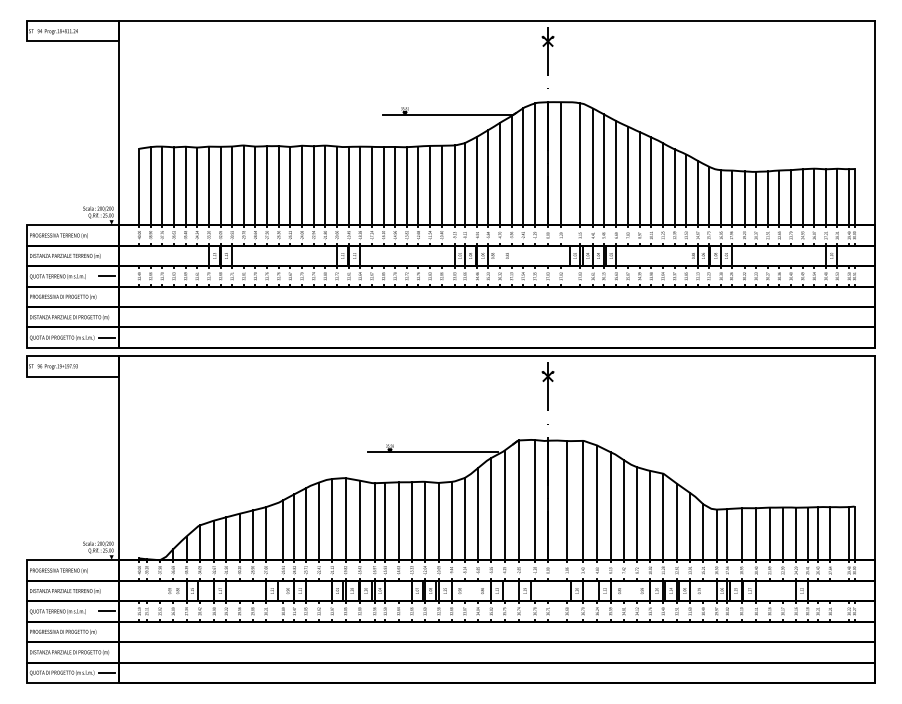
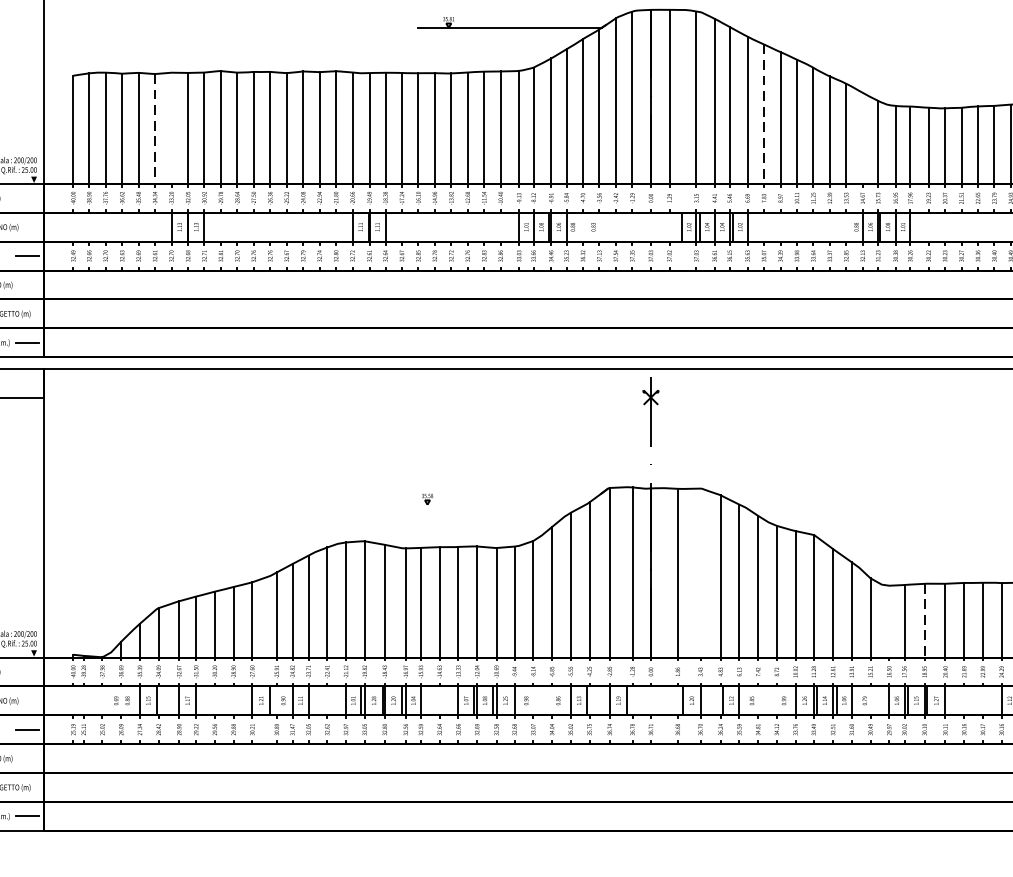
line: (628, 176) -> (764, 114), solid -> dashed
line: (208, 185) -> (170, 127), removed
line: (197, 186) -> (155, 129), solid -> dashed
line: (697, 192) -> (862, 137), removed
line: (433, 452) -> (489, 505), removed
line: (583, 500) -> (701, 572), removed
line: (716, 534) -> (889, 620), removed
line: (741, 534) -> (924, 620), solid -> dashed

